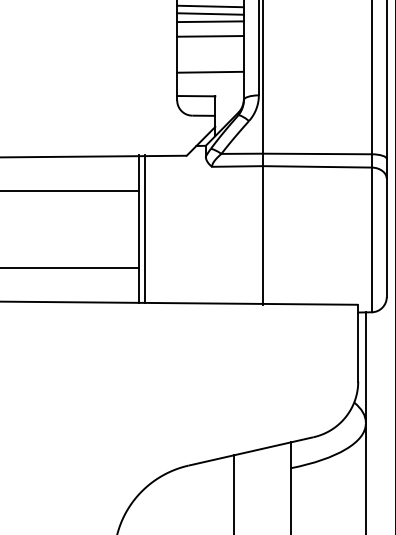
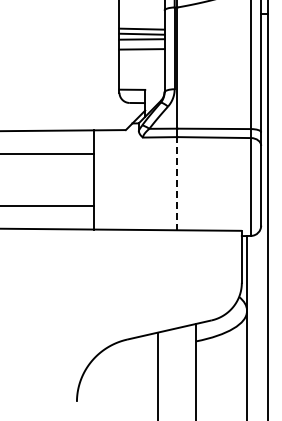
line: (209, 72) -> (141, 73), removed
line: (144, 228) -> (97, 179), removed
line: (263, 234) -> (177, 183), solid -> dashed

